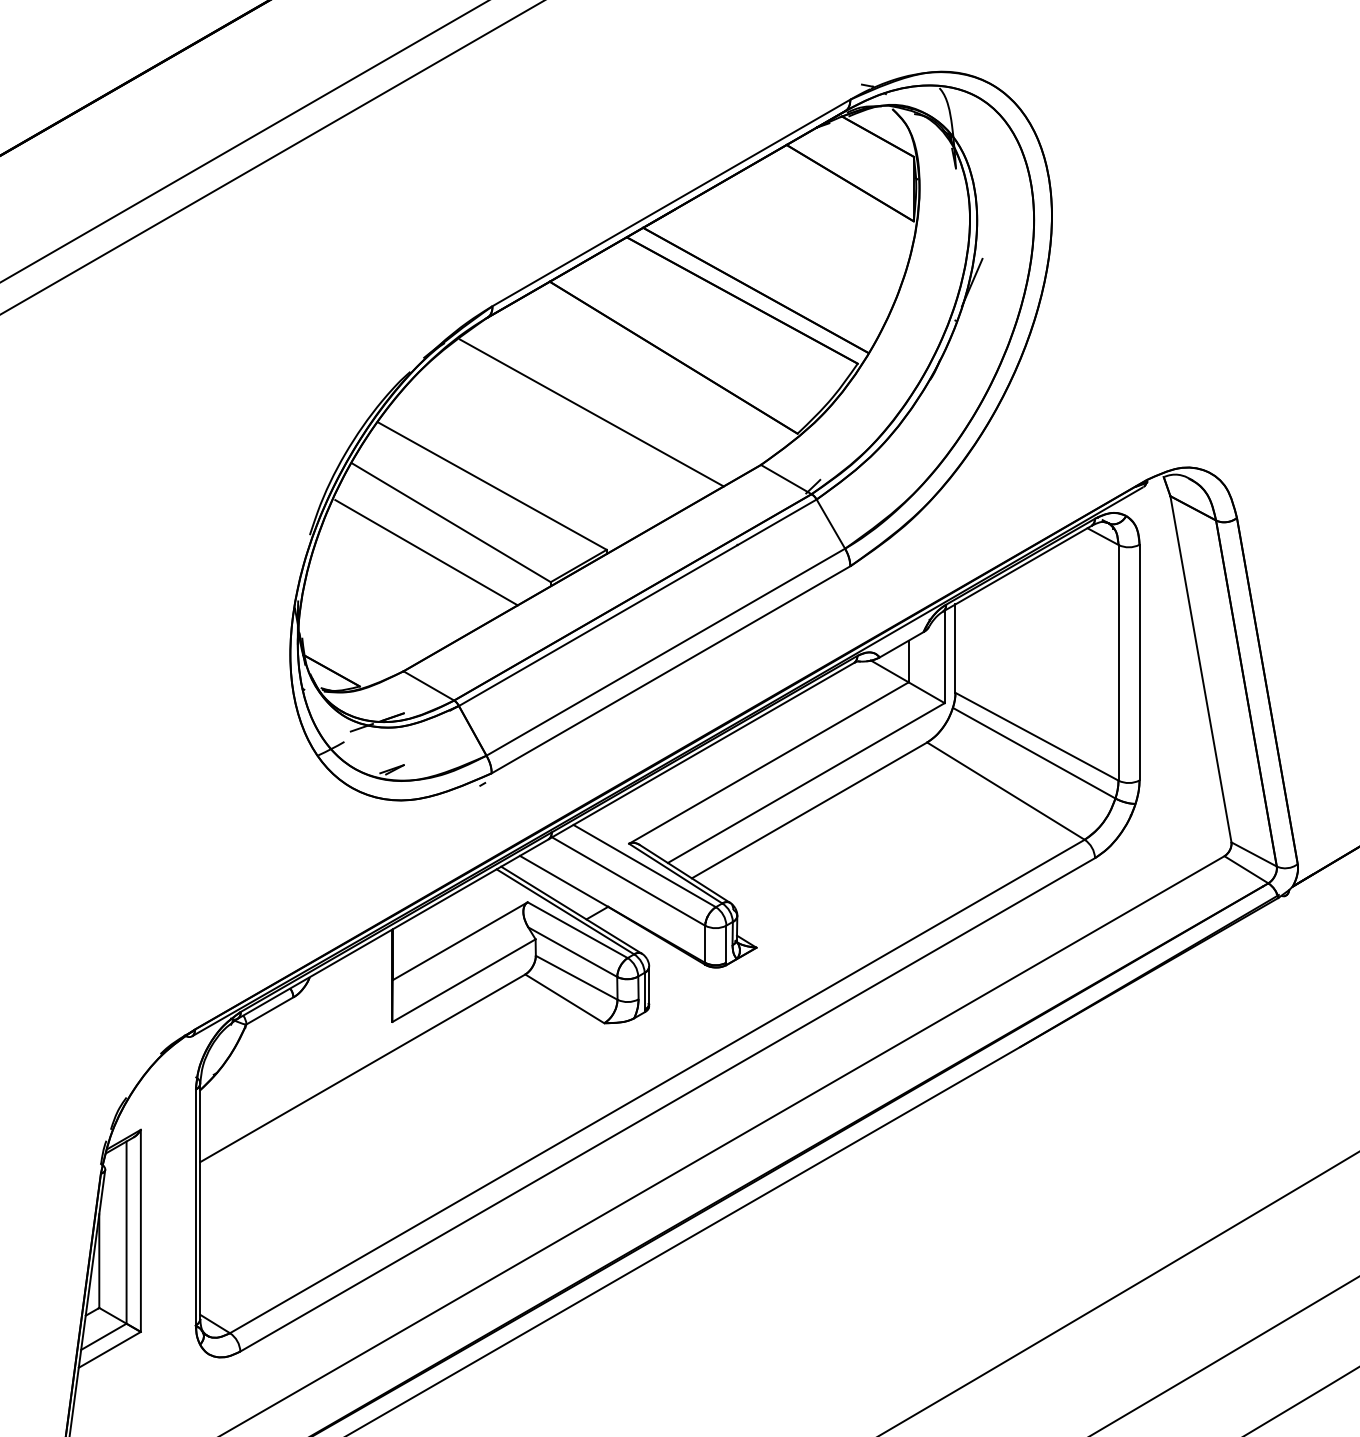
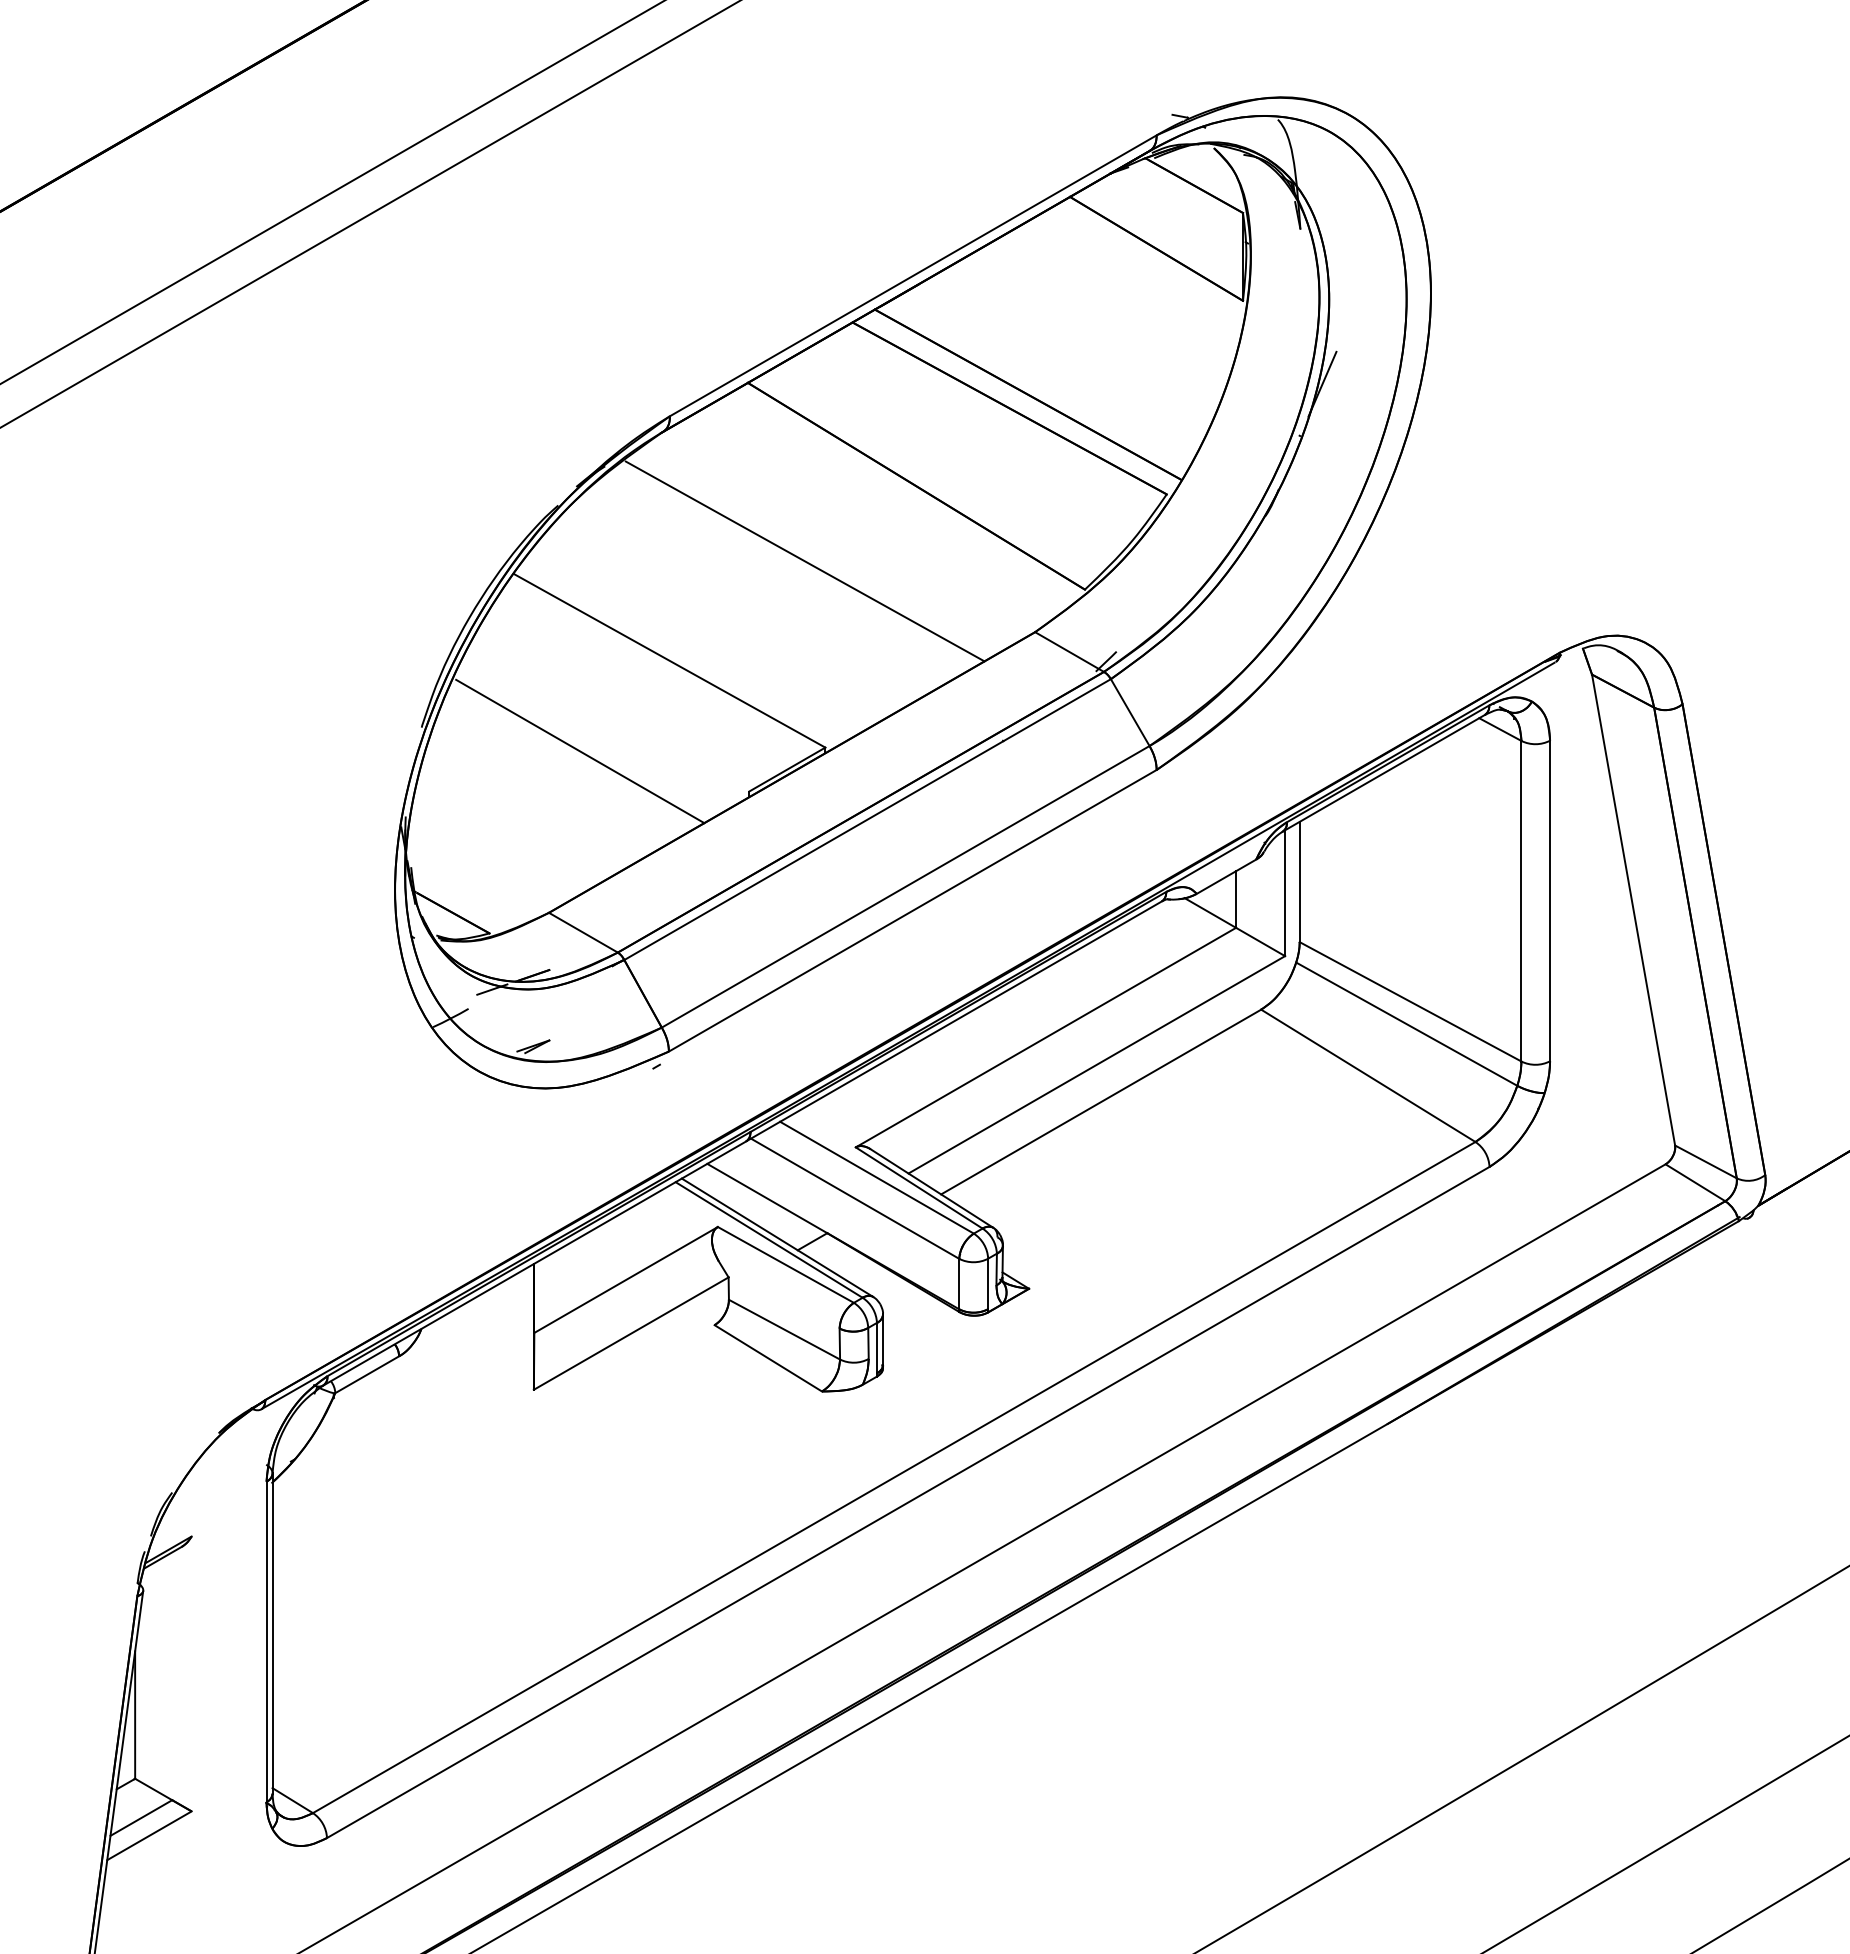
line: (451, 522) -> (614, 710), removed
line: (572, 951) -> (778, 1294), removed
line: (362, 1068) -> (493, 1452), removed
line: (140, 1230) -> (191, 1673), removed
line: (126, 1232) -> (172, 1676), removed

